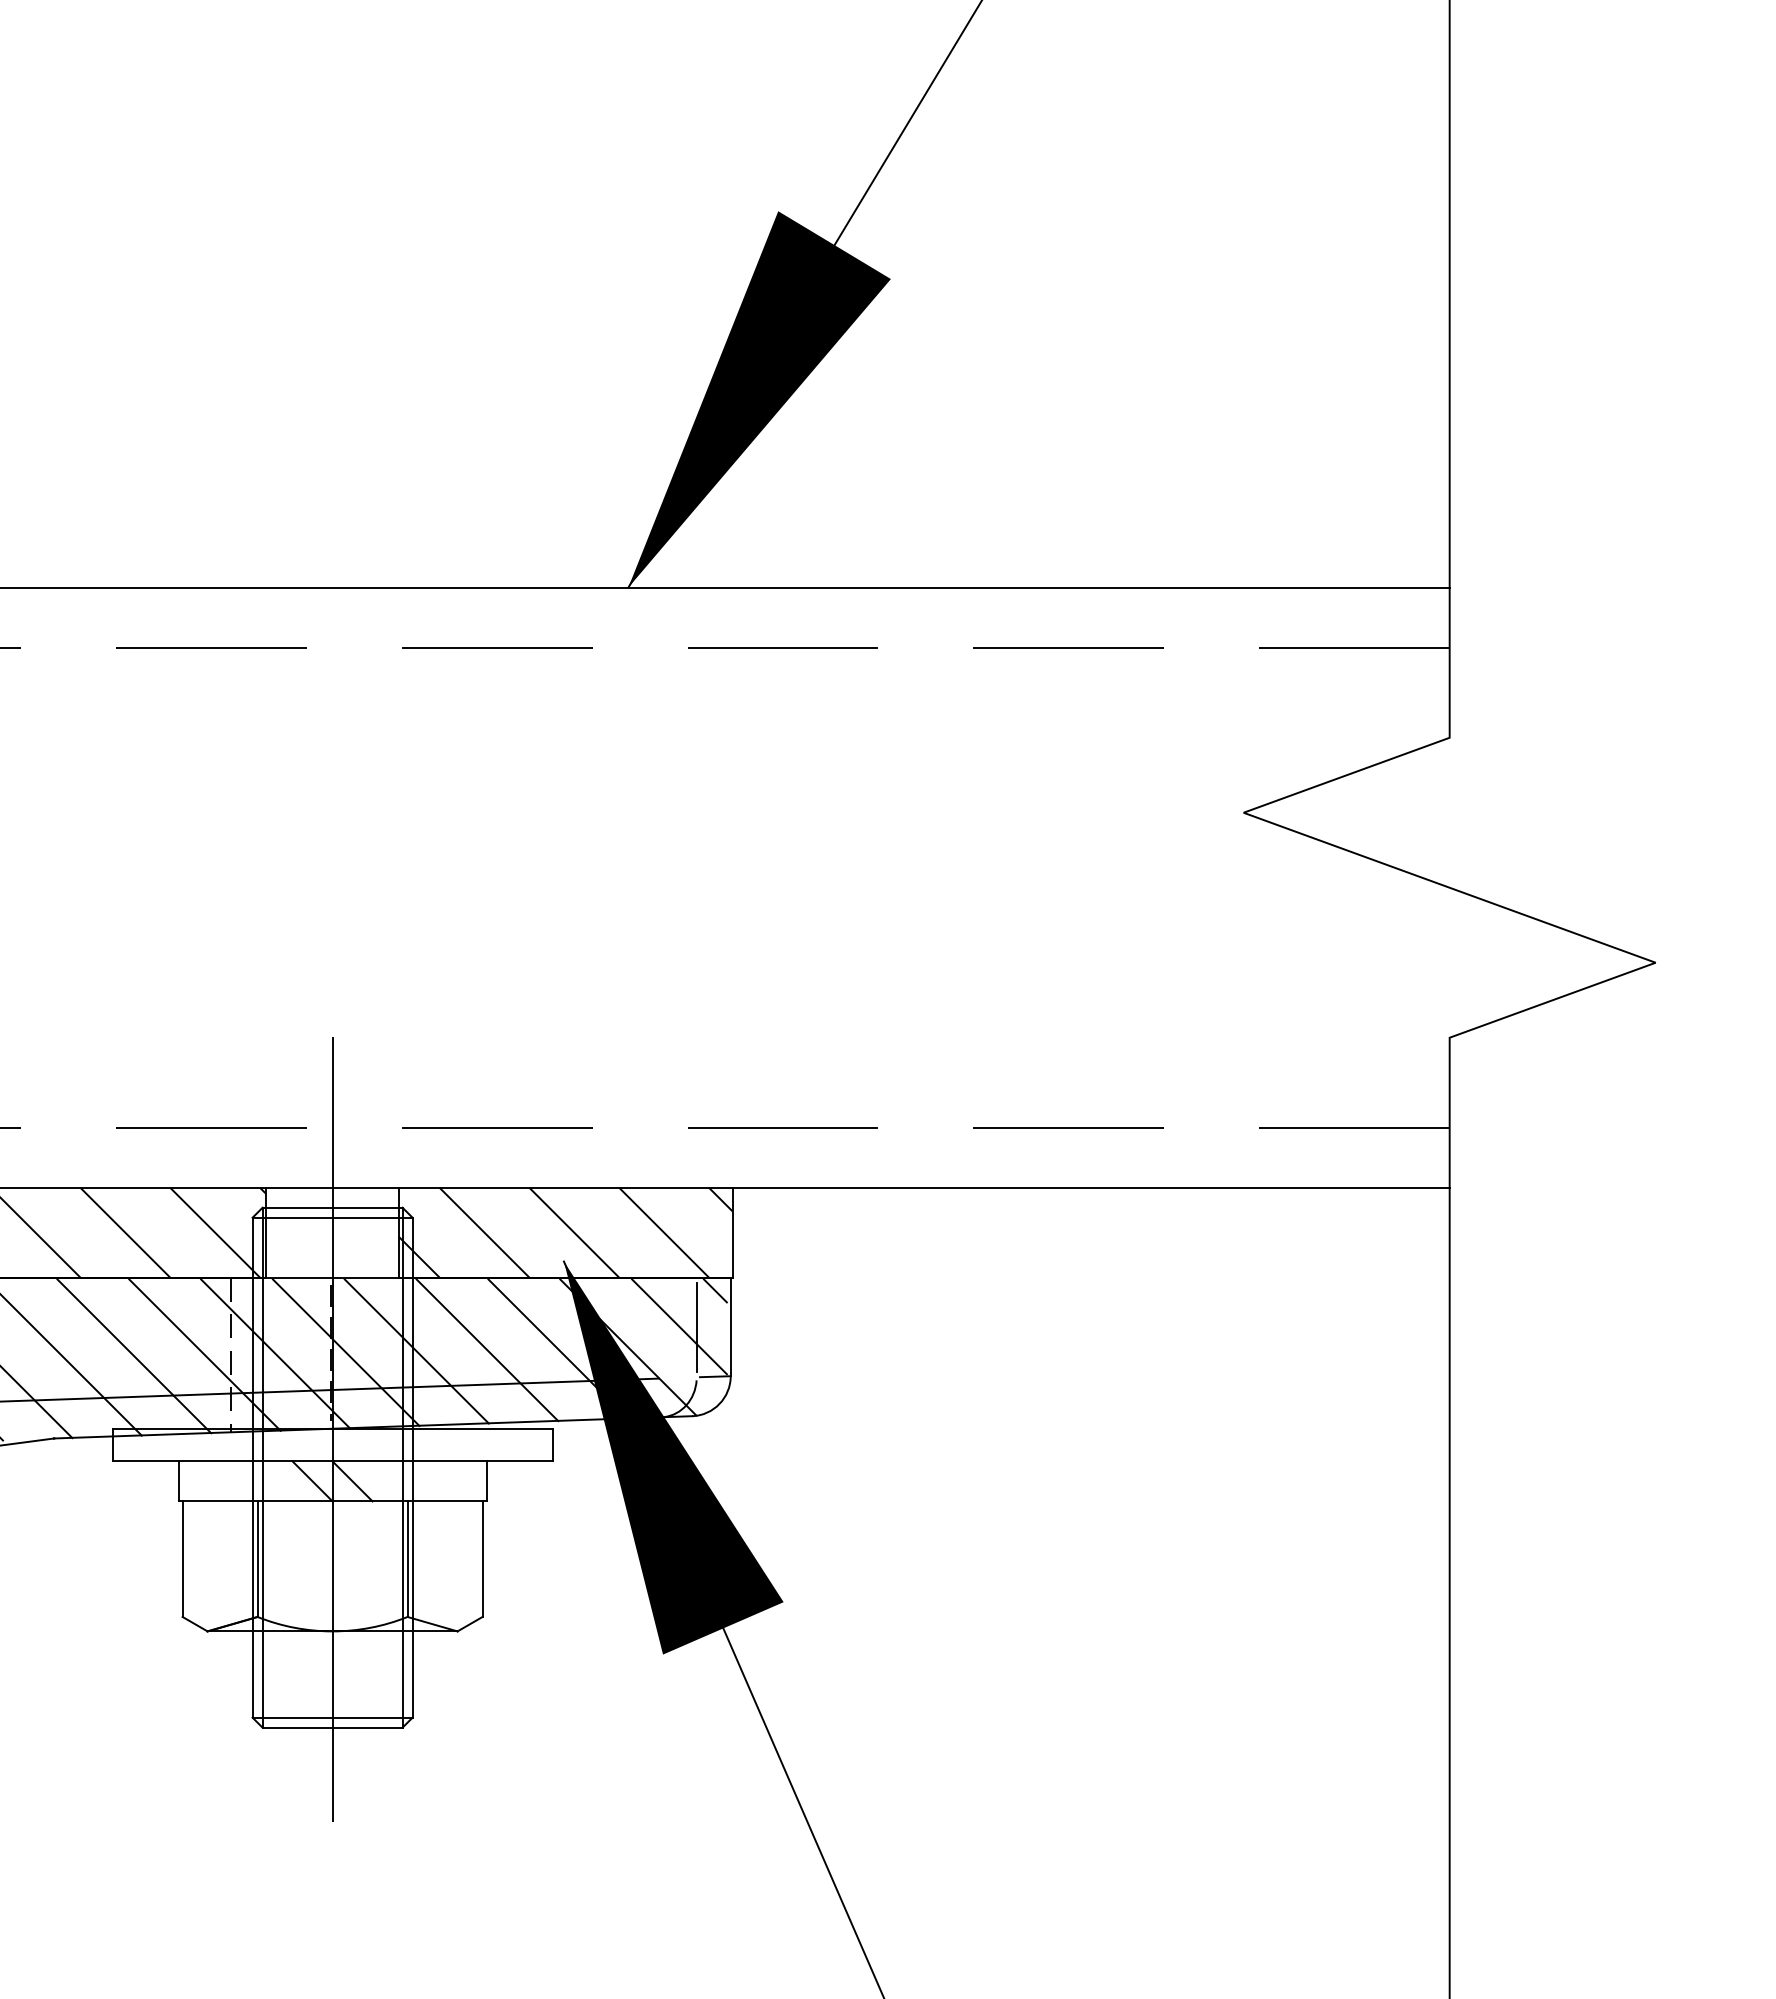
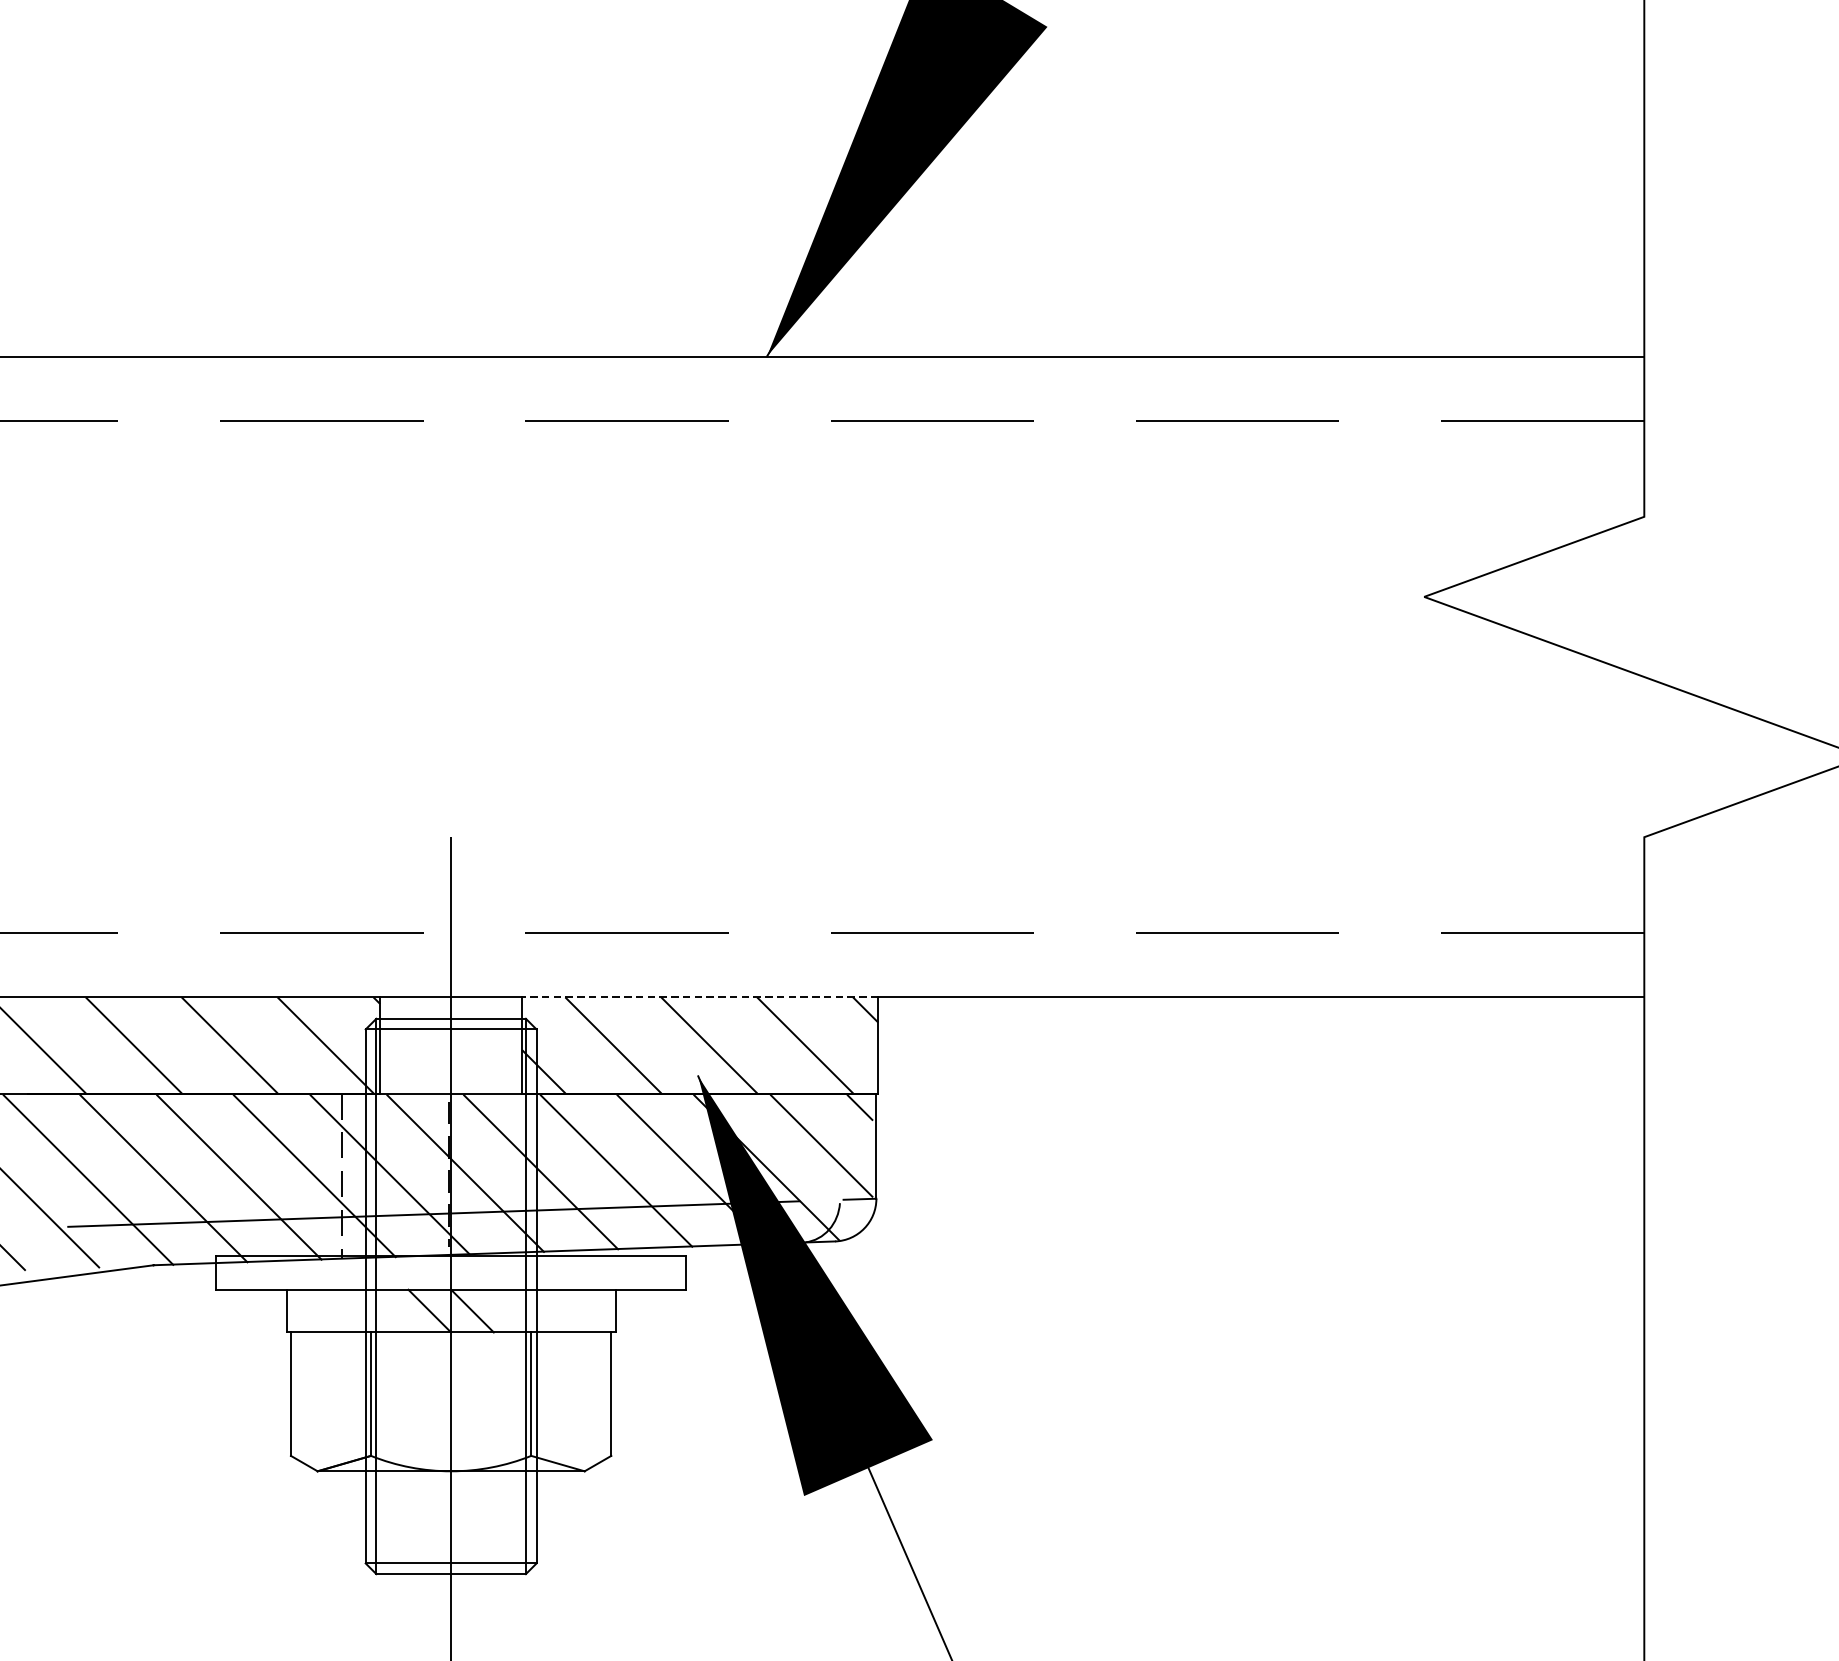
line: (565, 1187) -> (699, 997), solid -> dashed
line: (696, 1327) -> (839, 1146), removed

